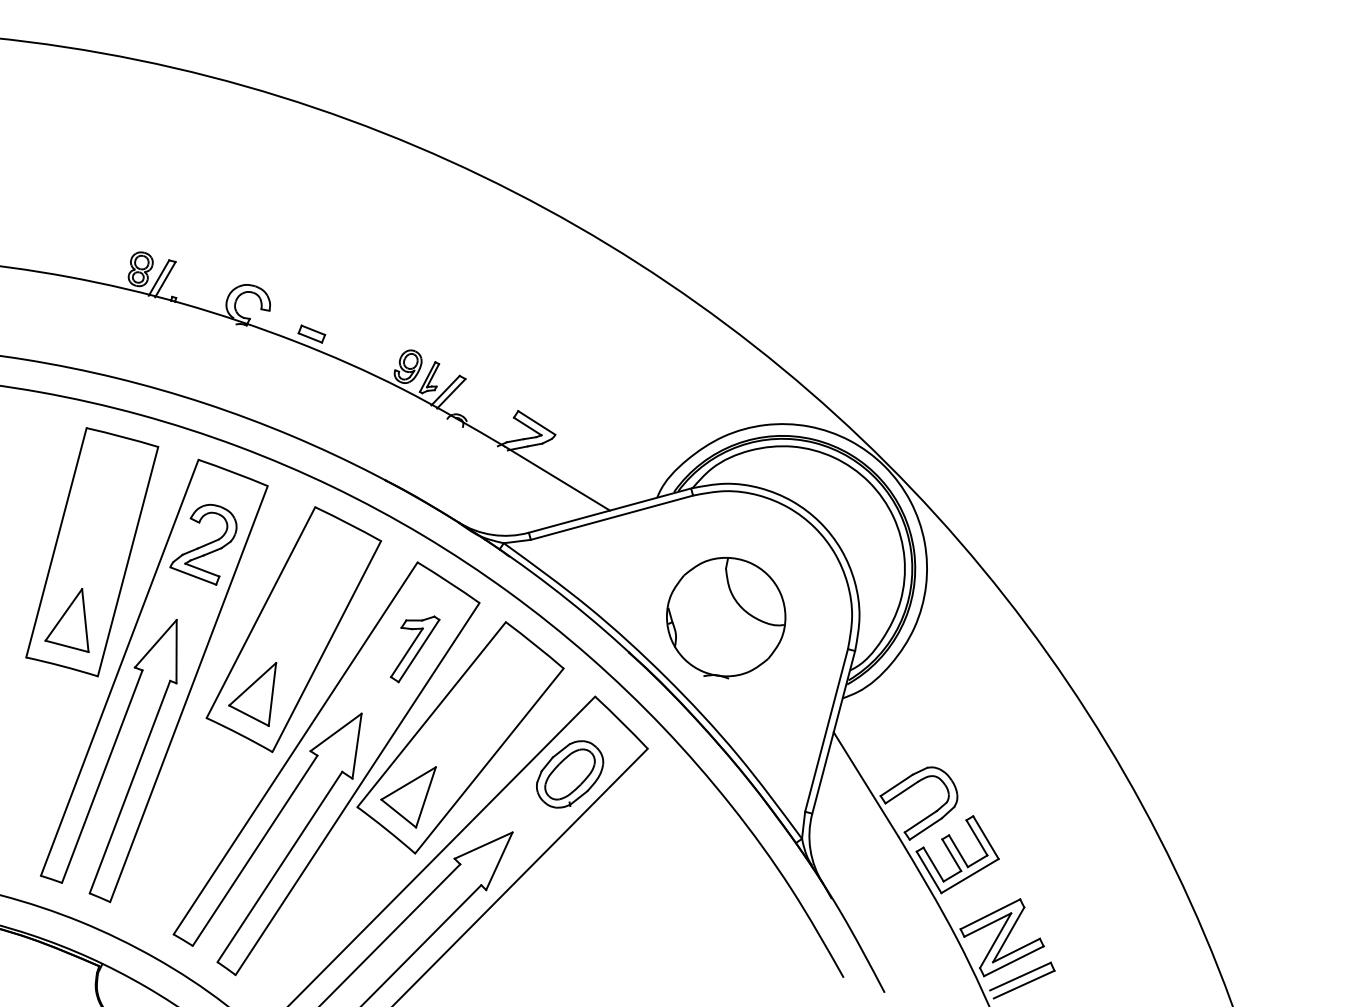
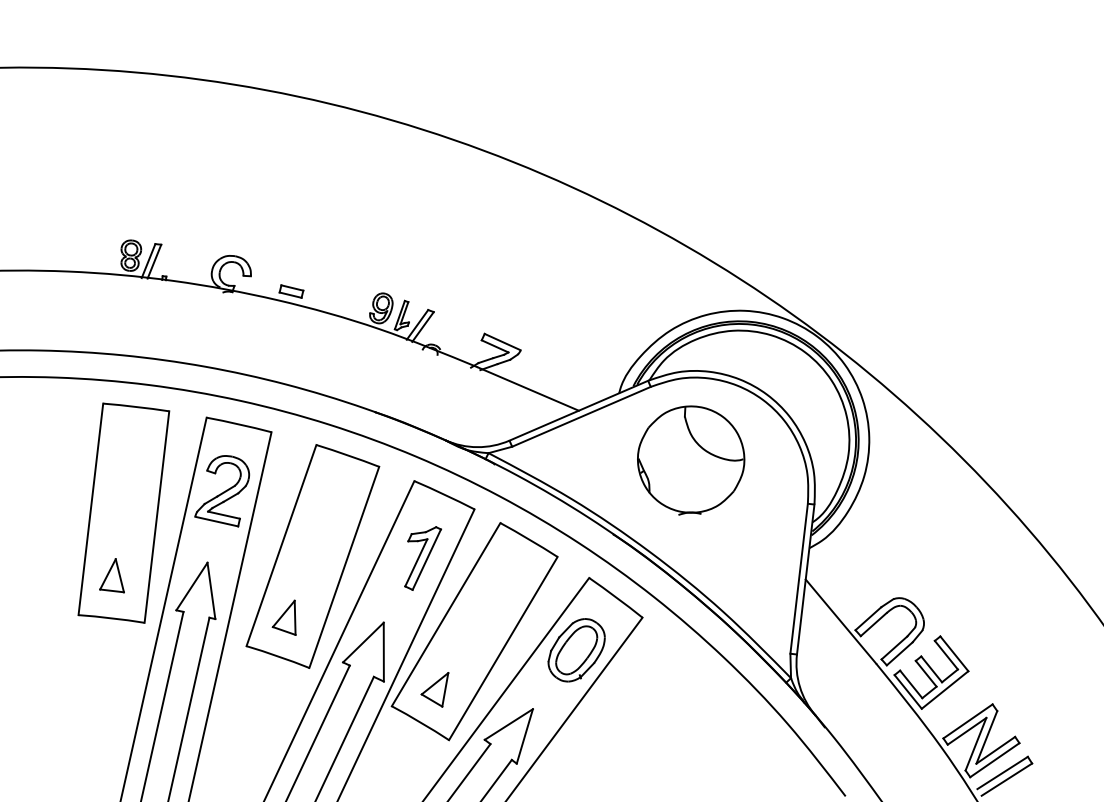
part: (726, 618) -> (691, 460), moved
part: (66, 620) -> (109, 577), size x0.6
part: (252, 694) -> (284, 619), size x0.6
part: (408, 797) -> (436, 691), size x0.6

